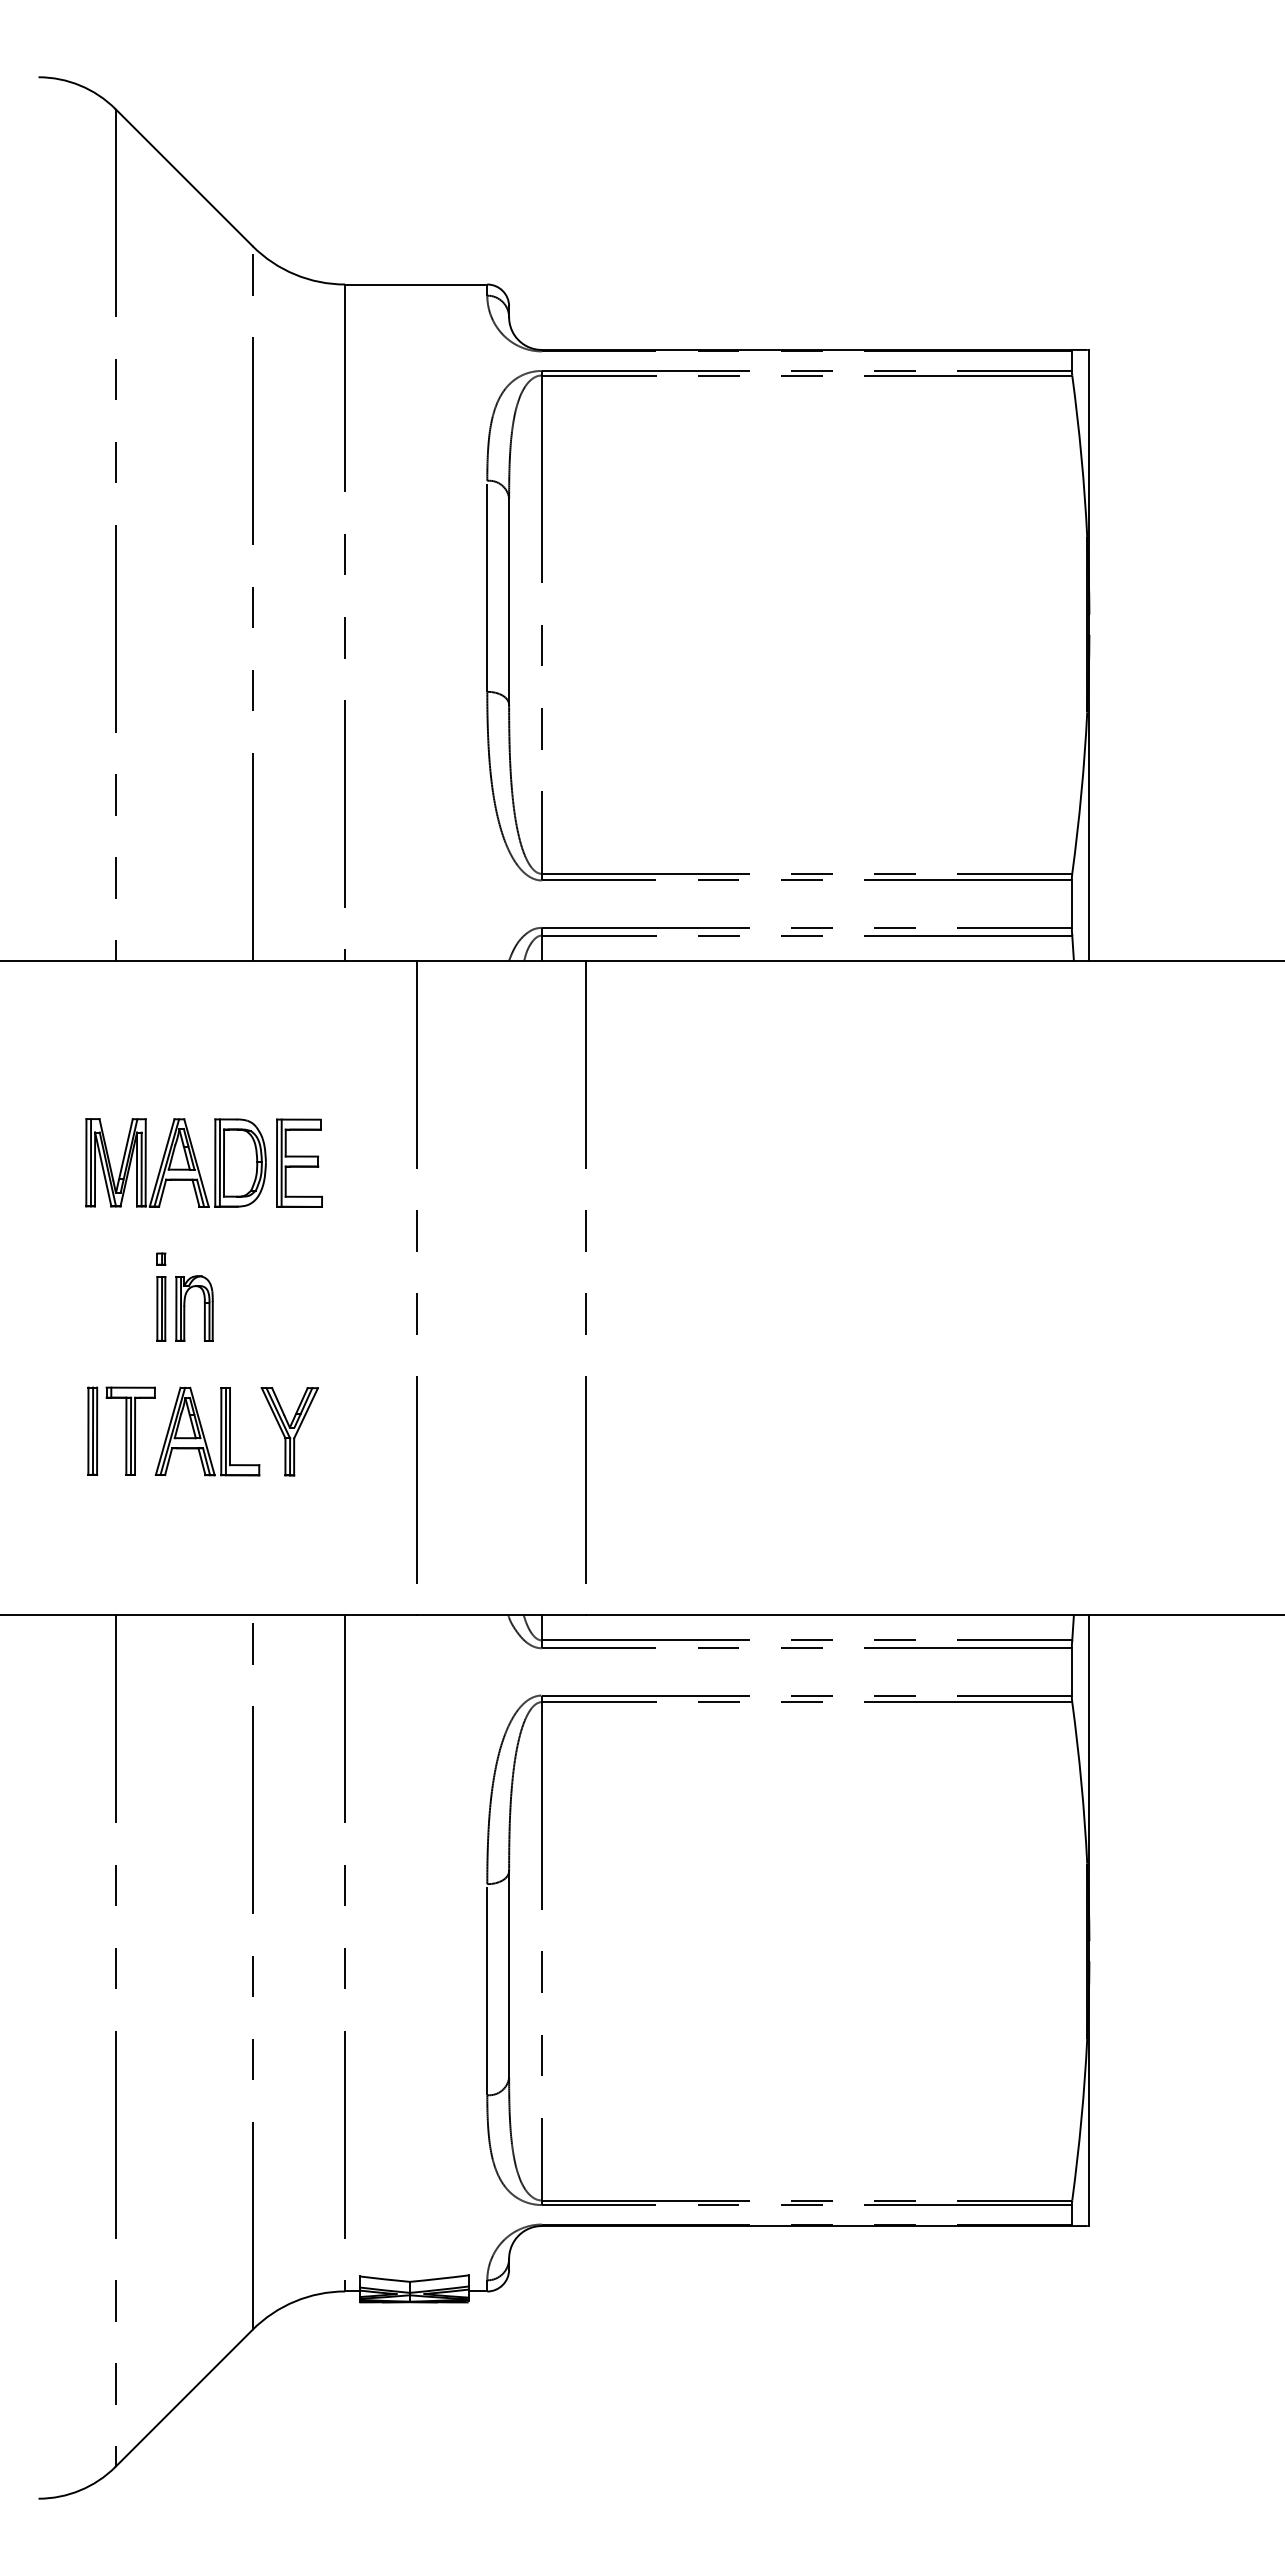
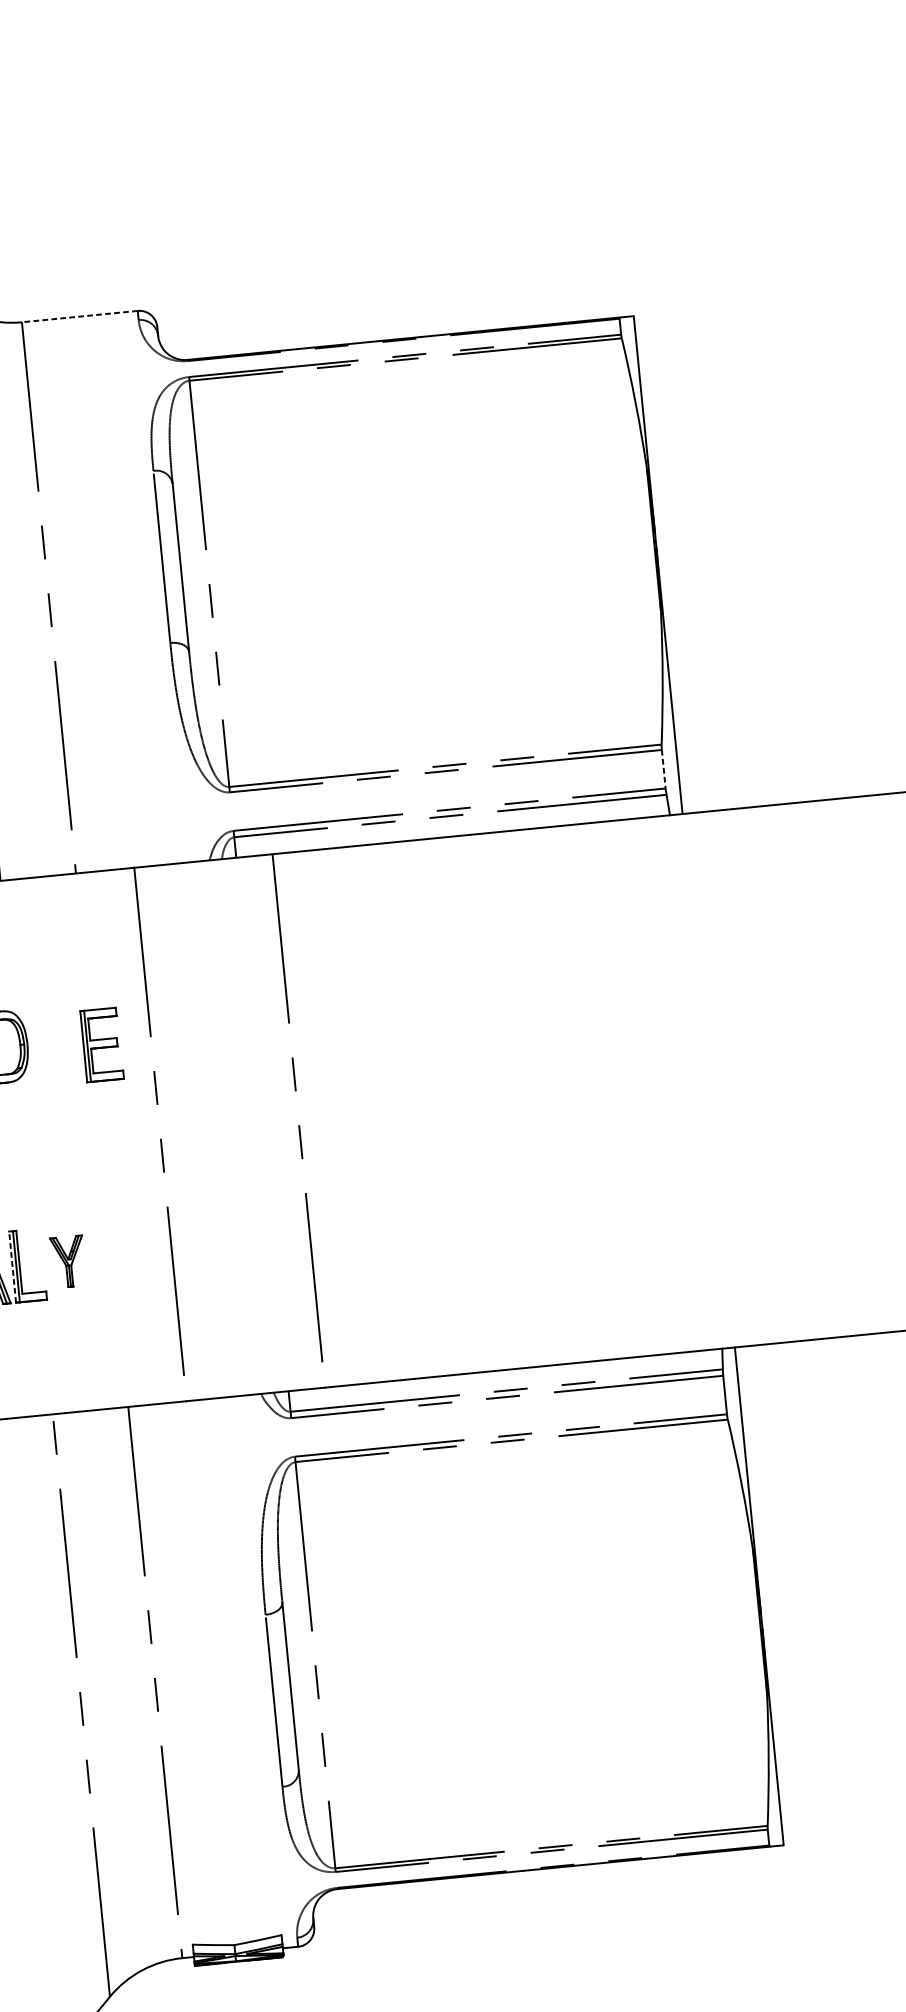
line: (415, 284) -> (79, 316), solid -> dashed
line: (1071, 904) -> (663, 769), solid -> dashed
part: (299, 1162) -> (102, 1044), moved
line: (221, 1431) -> (12, 1267), solid -> dashed
part: (289, 1431) -> (68, 1261), size x0.7

